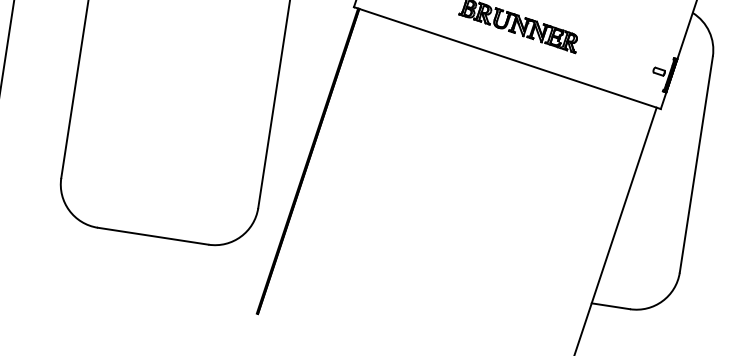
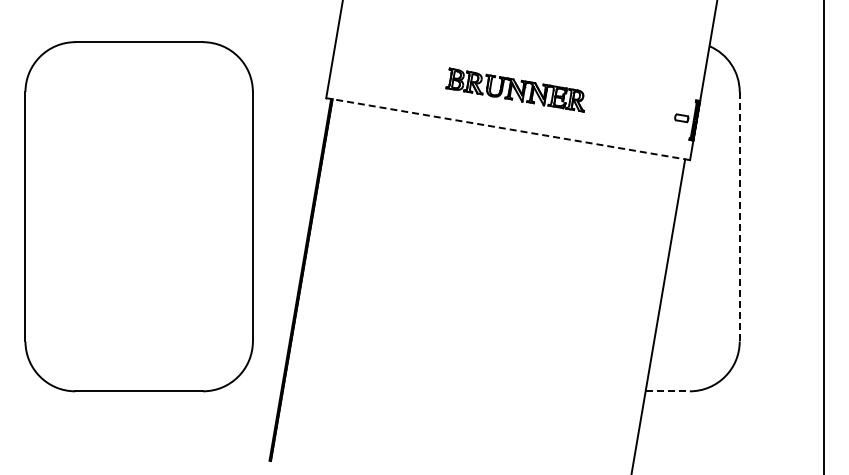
line: (507, 58) -> (508, 129), solid -> dashed
line: (696, 164) -> (739, 216), solid -> dashed
line: (611, 306) -> (668, 391), solid -> dashed

